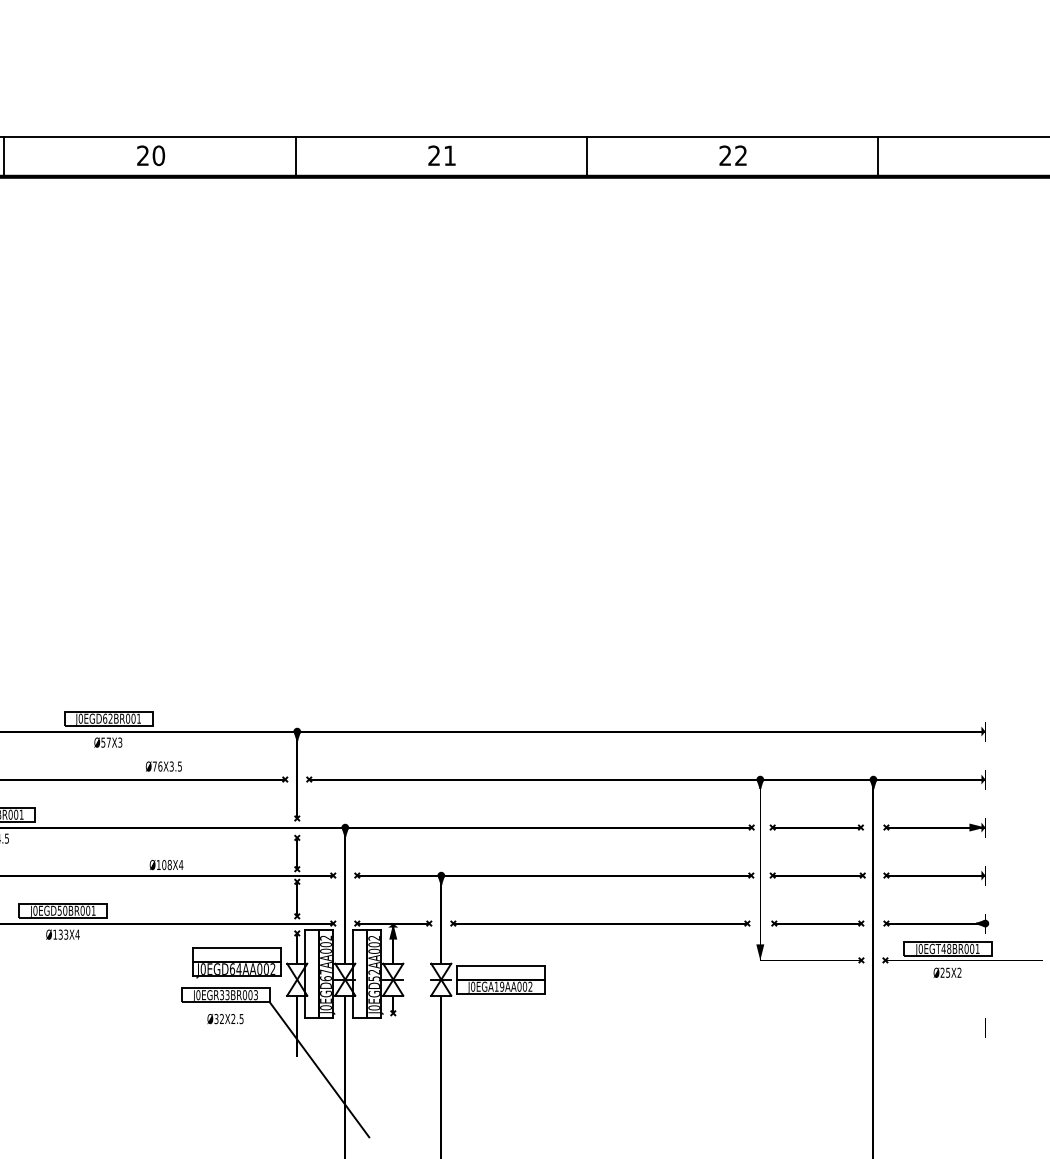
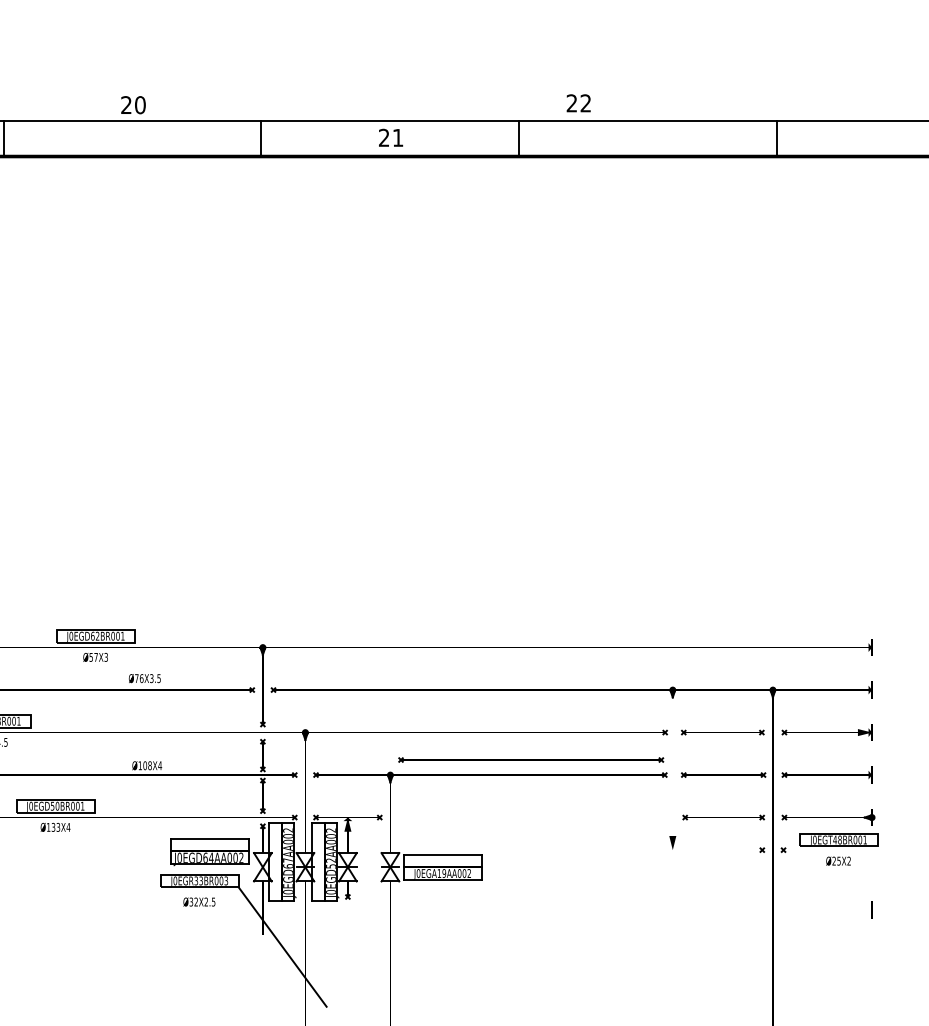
text: (150, 155) -> (132, 104), moved
text: (732, 155) -> (578, 103), moved
part: (600, 923) -> (531, 759), moved

